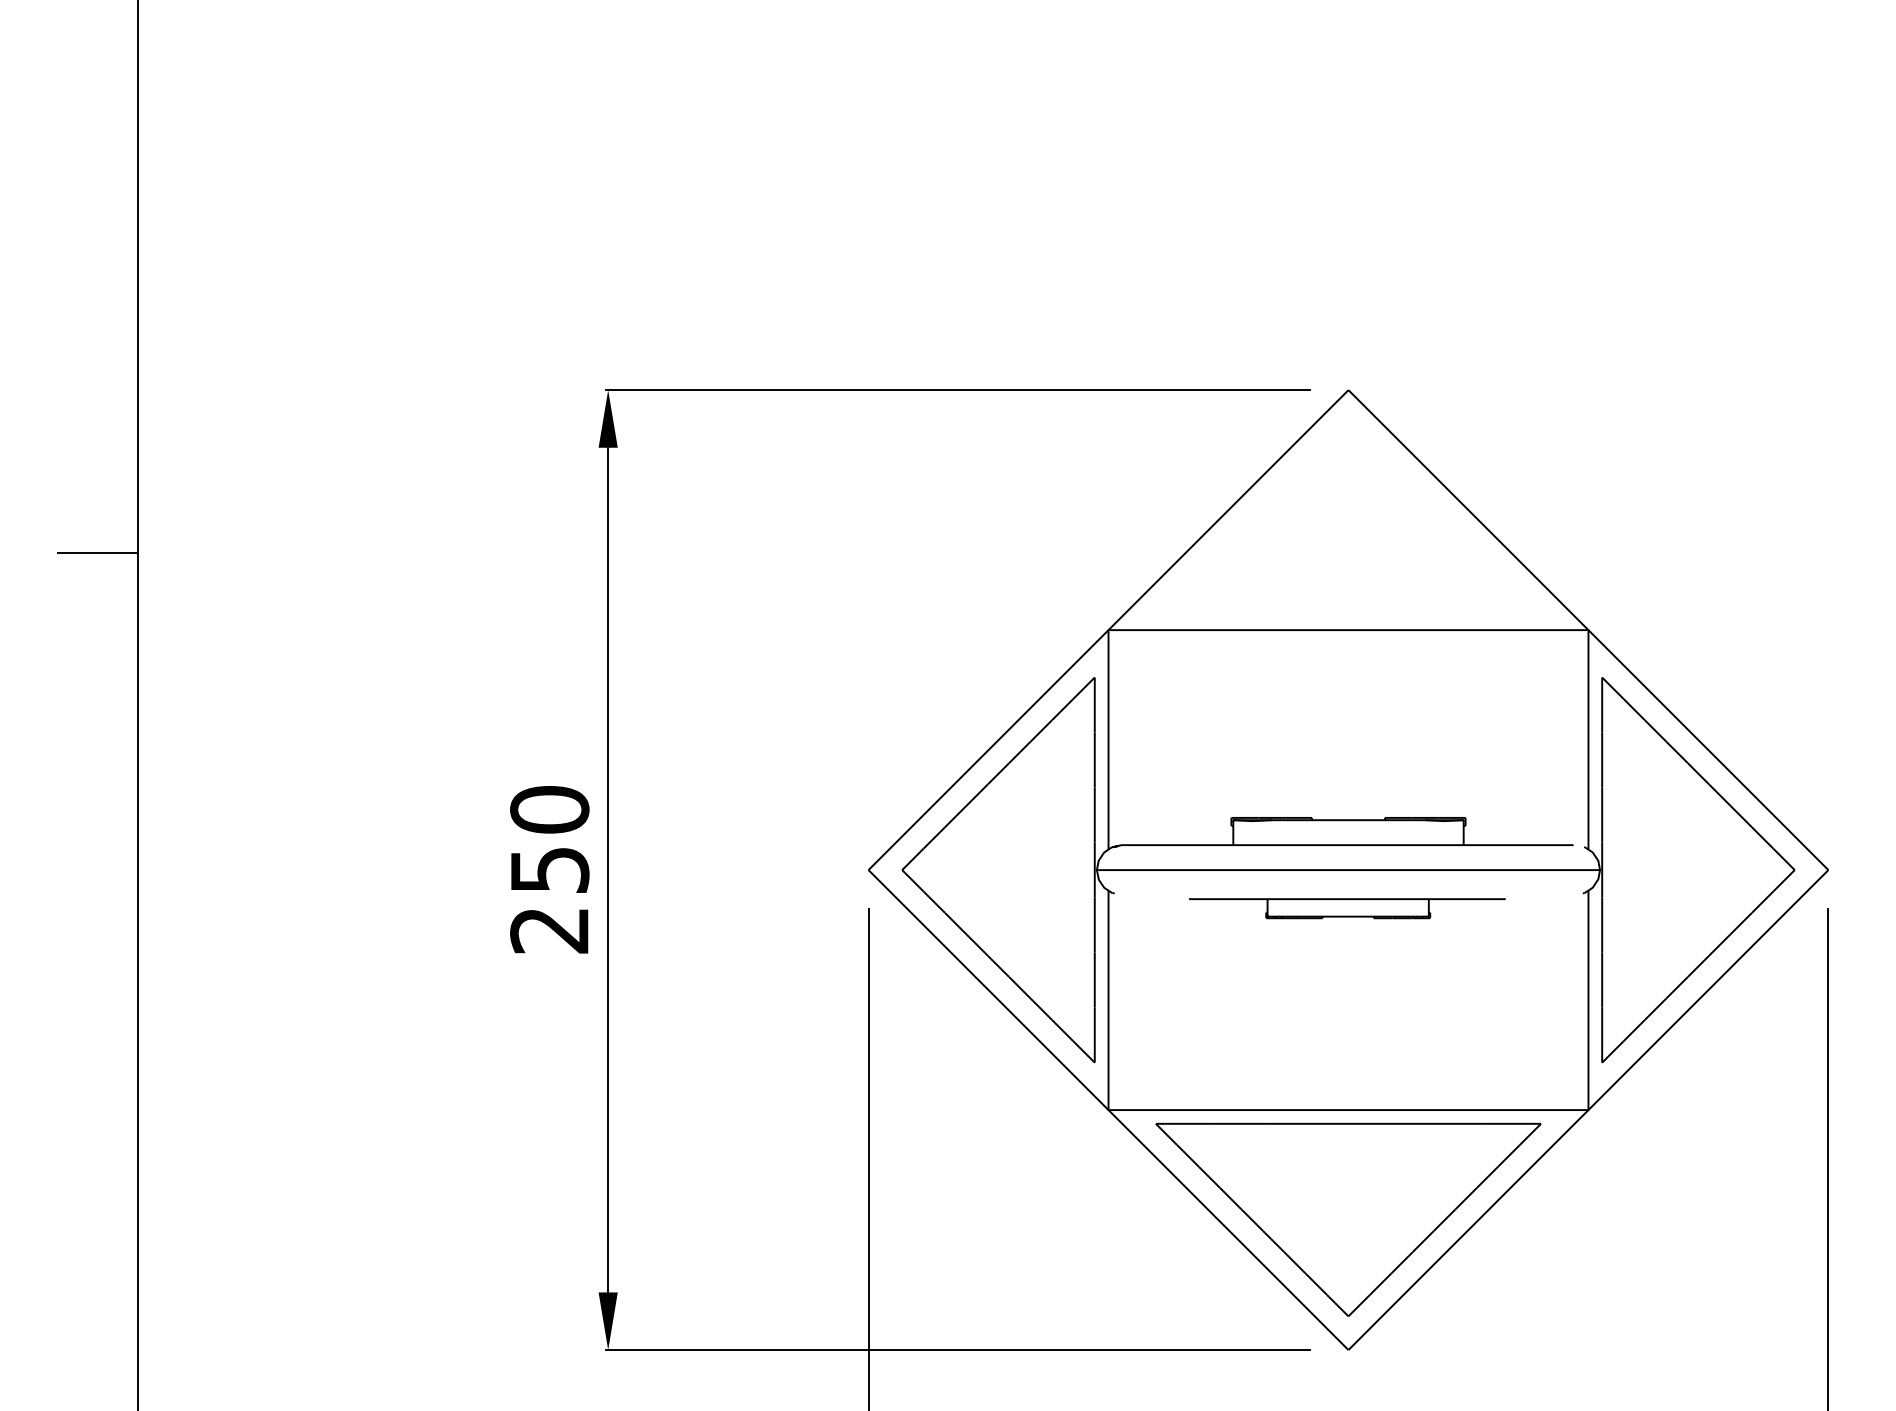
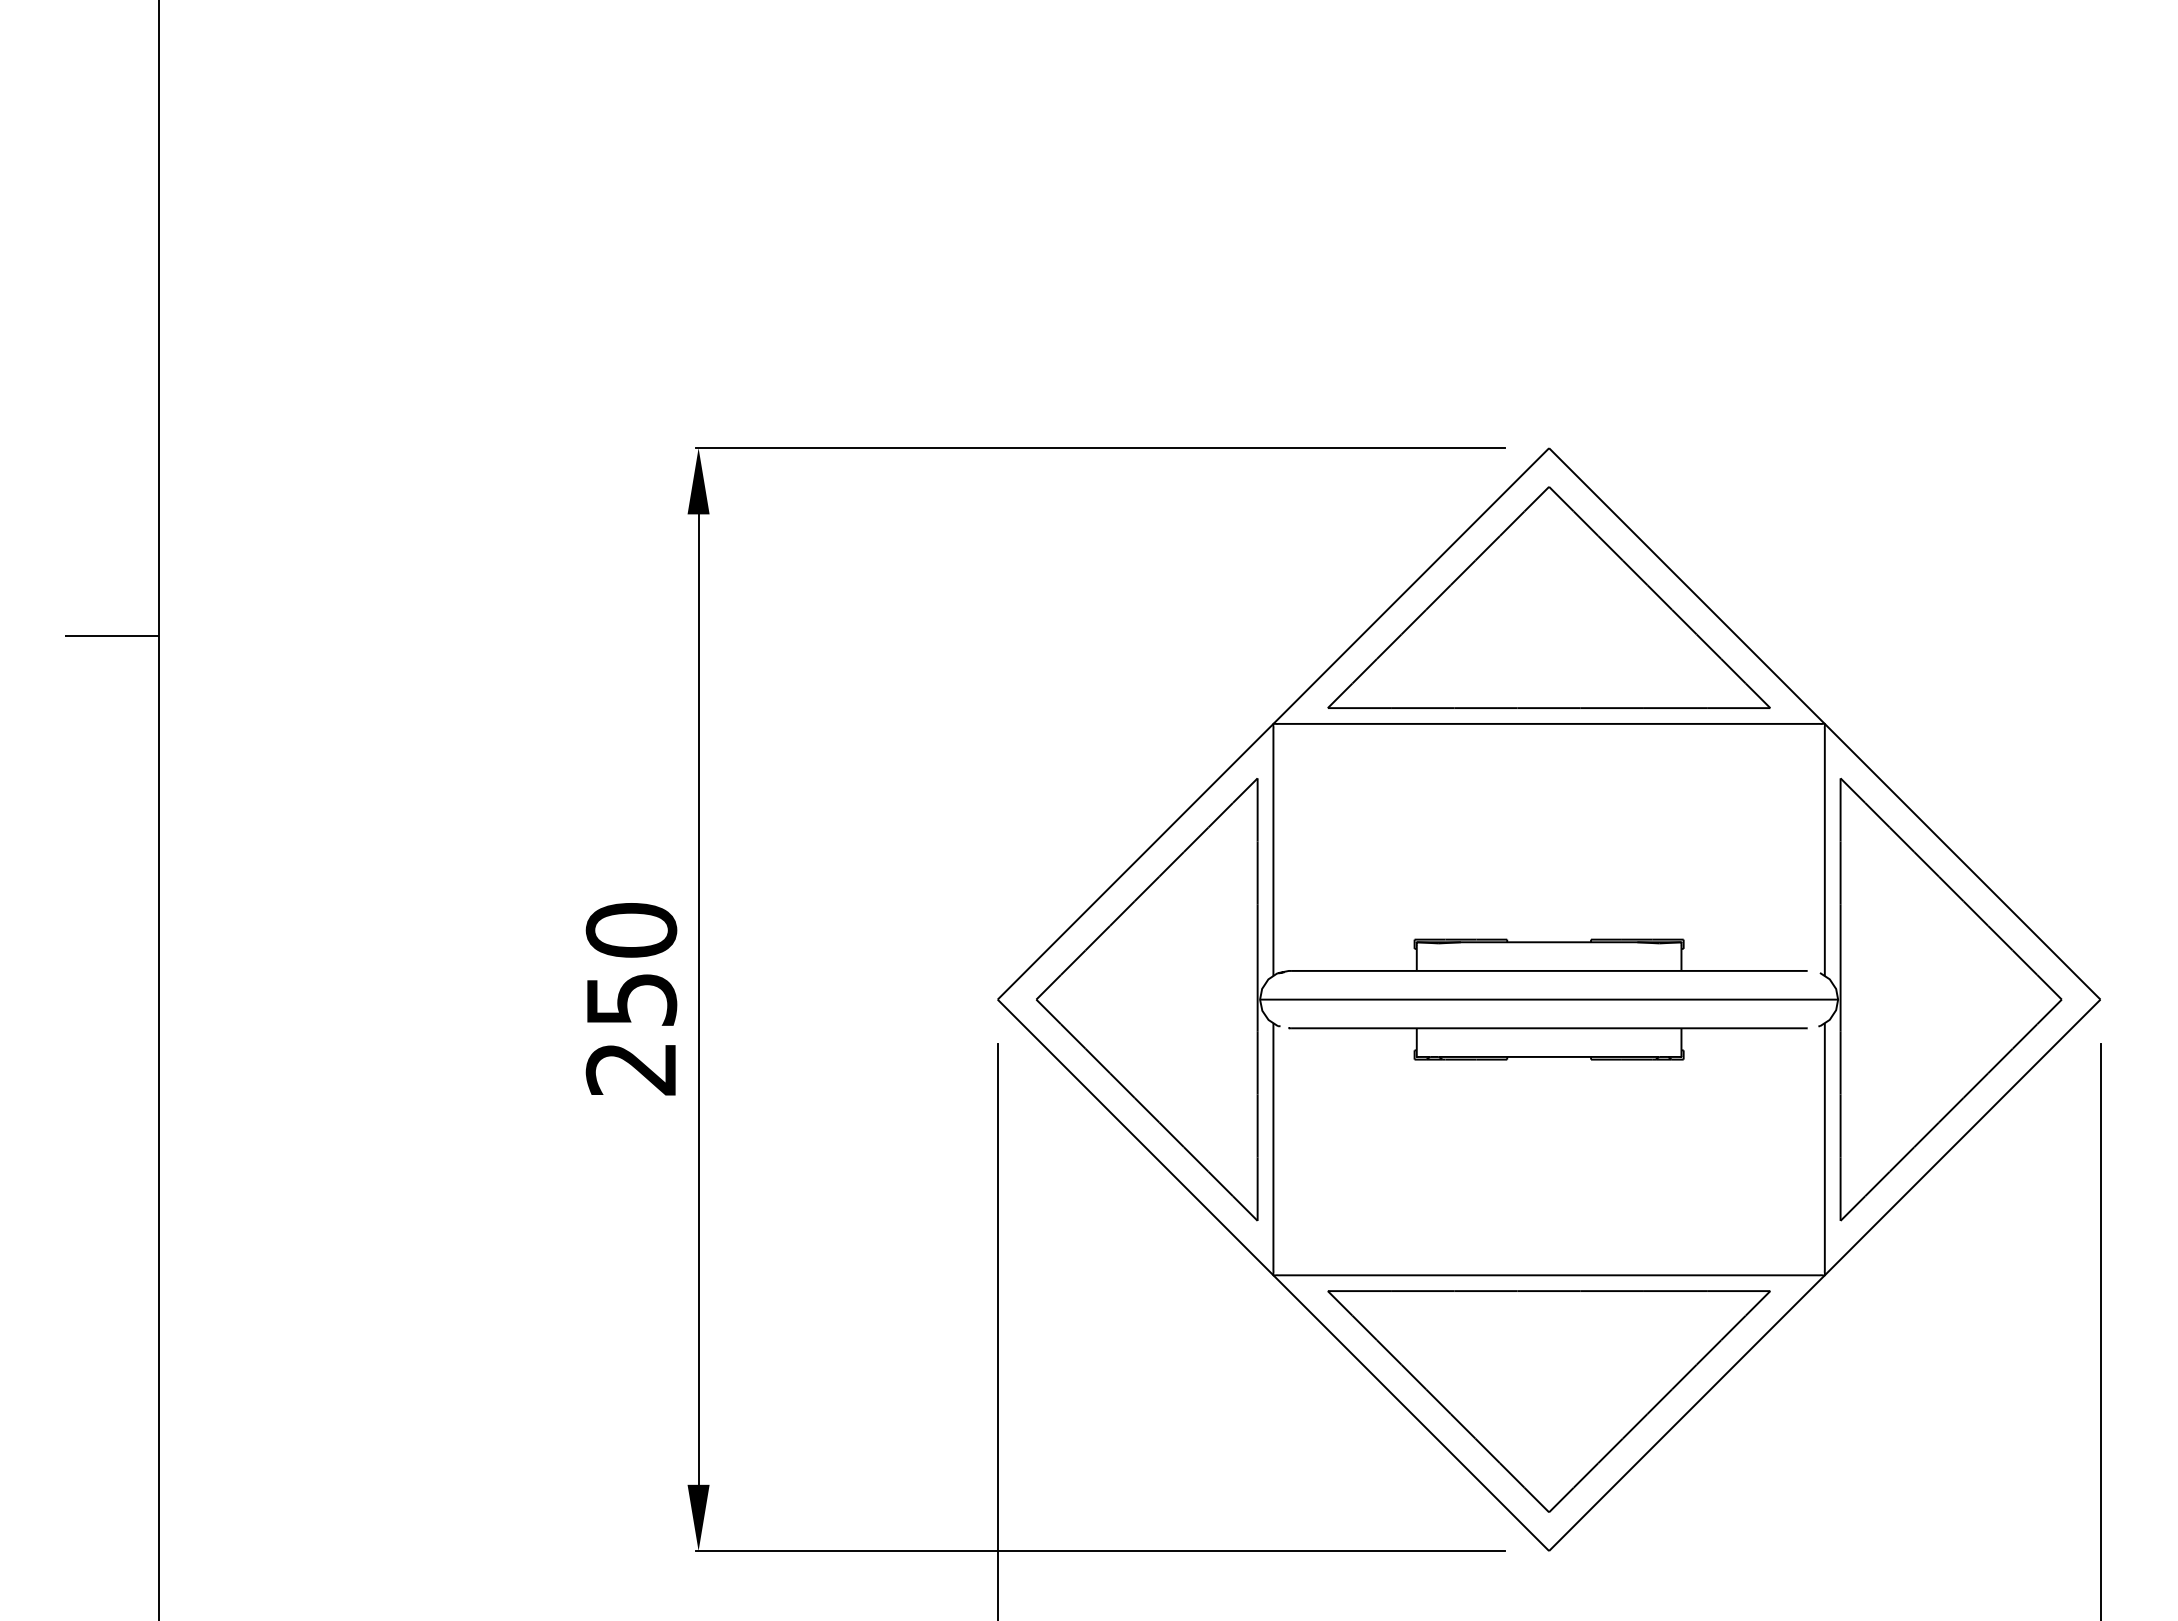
part: (1347, 520) -> (1548, 597), added
part: (1347, 908) -> (1547, 1043), size x1.43

